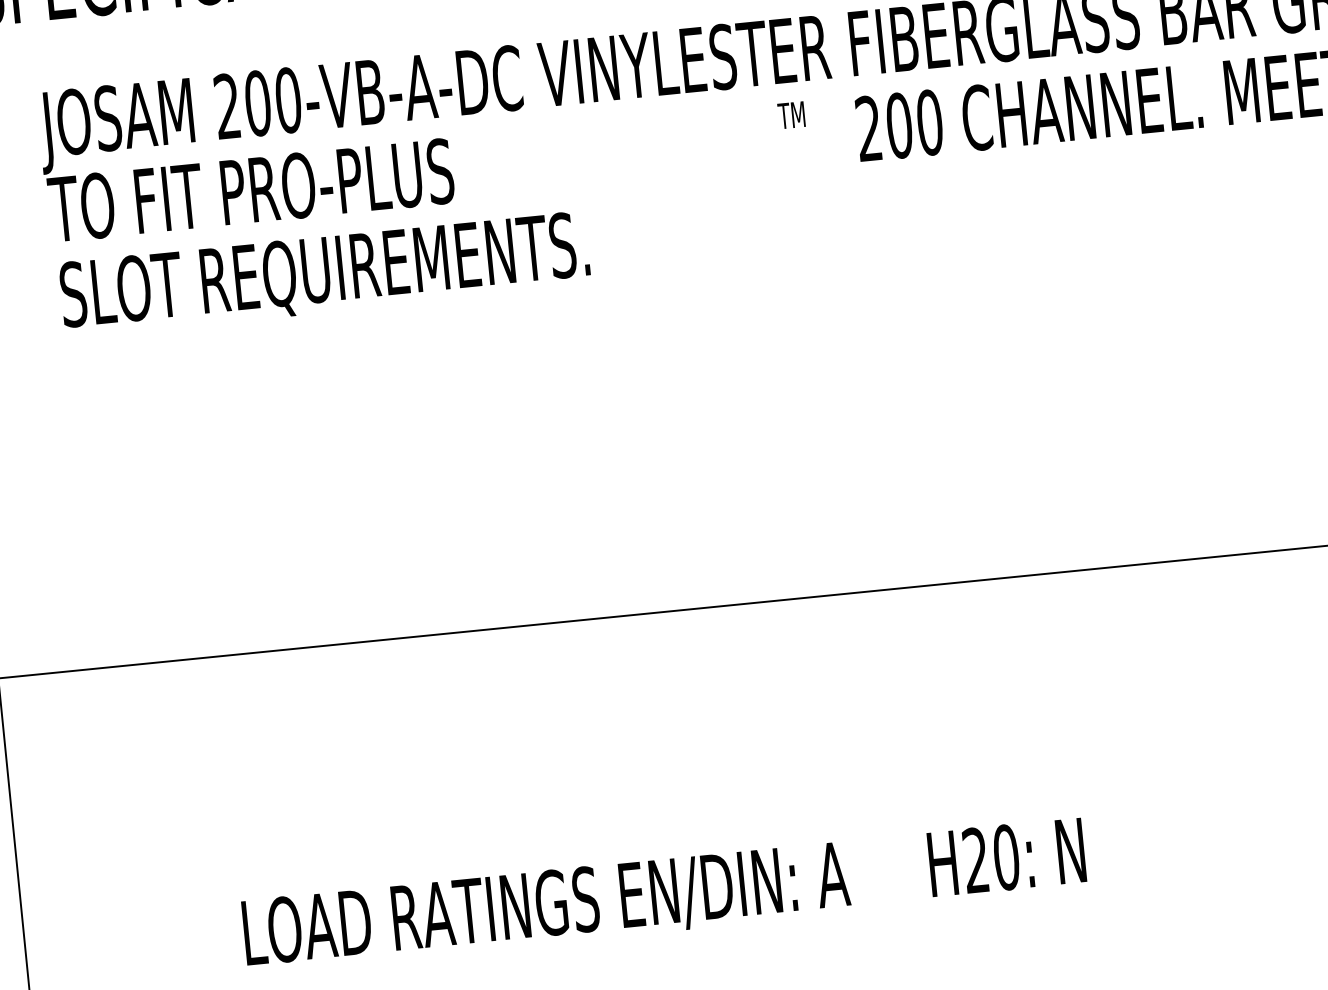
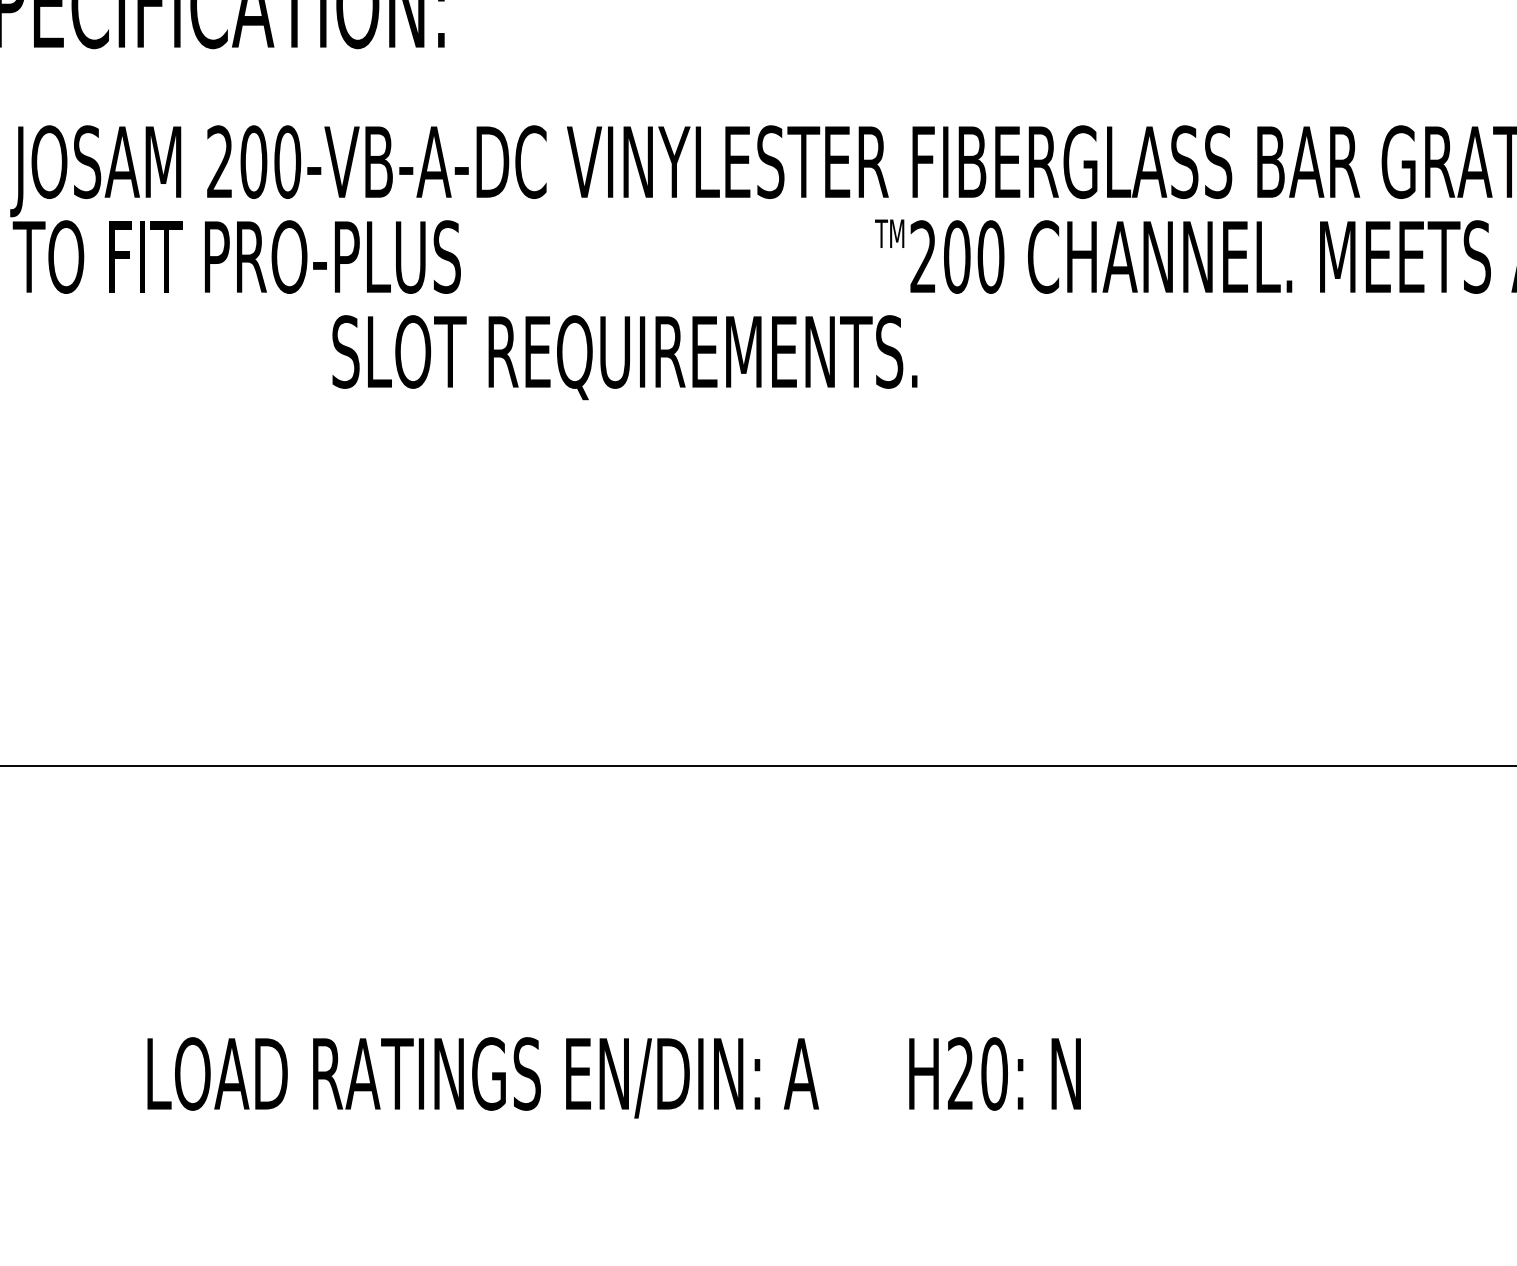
text: (791, 115) -> (889, 233), moved
text: (324, 274) -> (624, 357), moved

